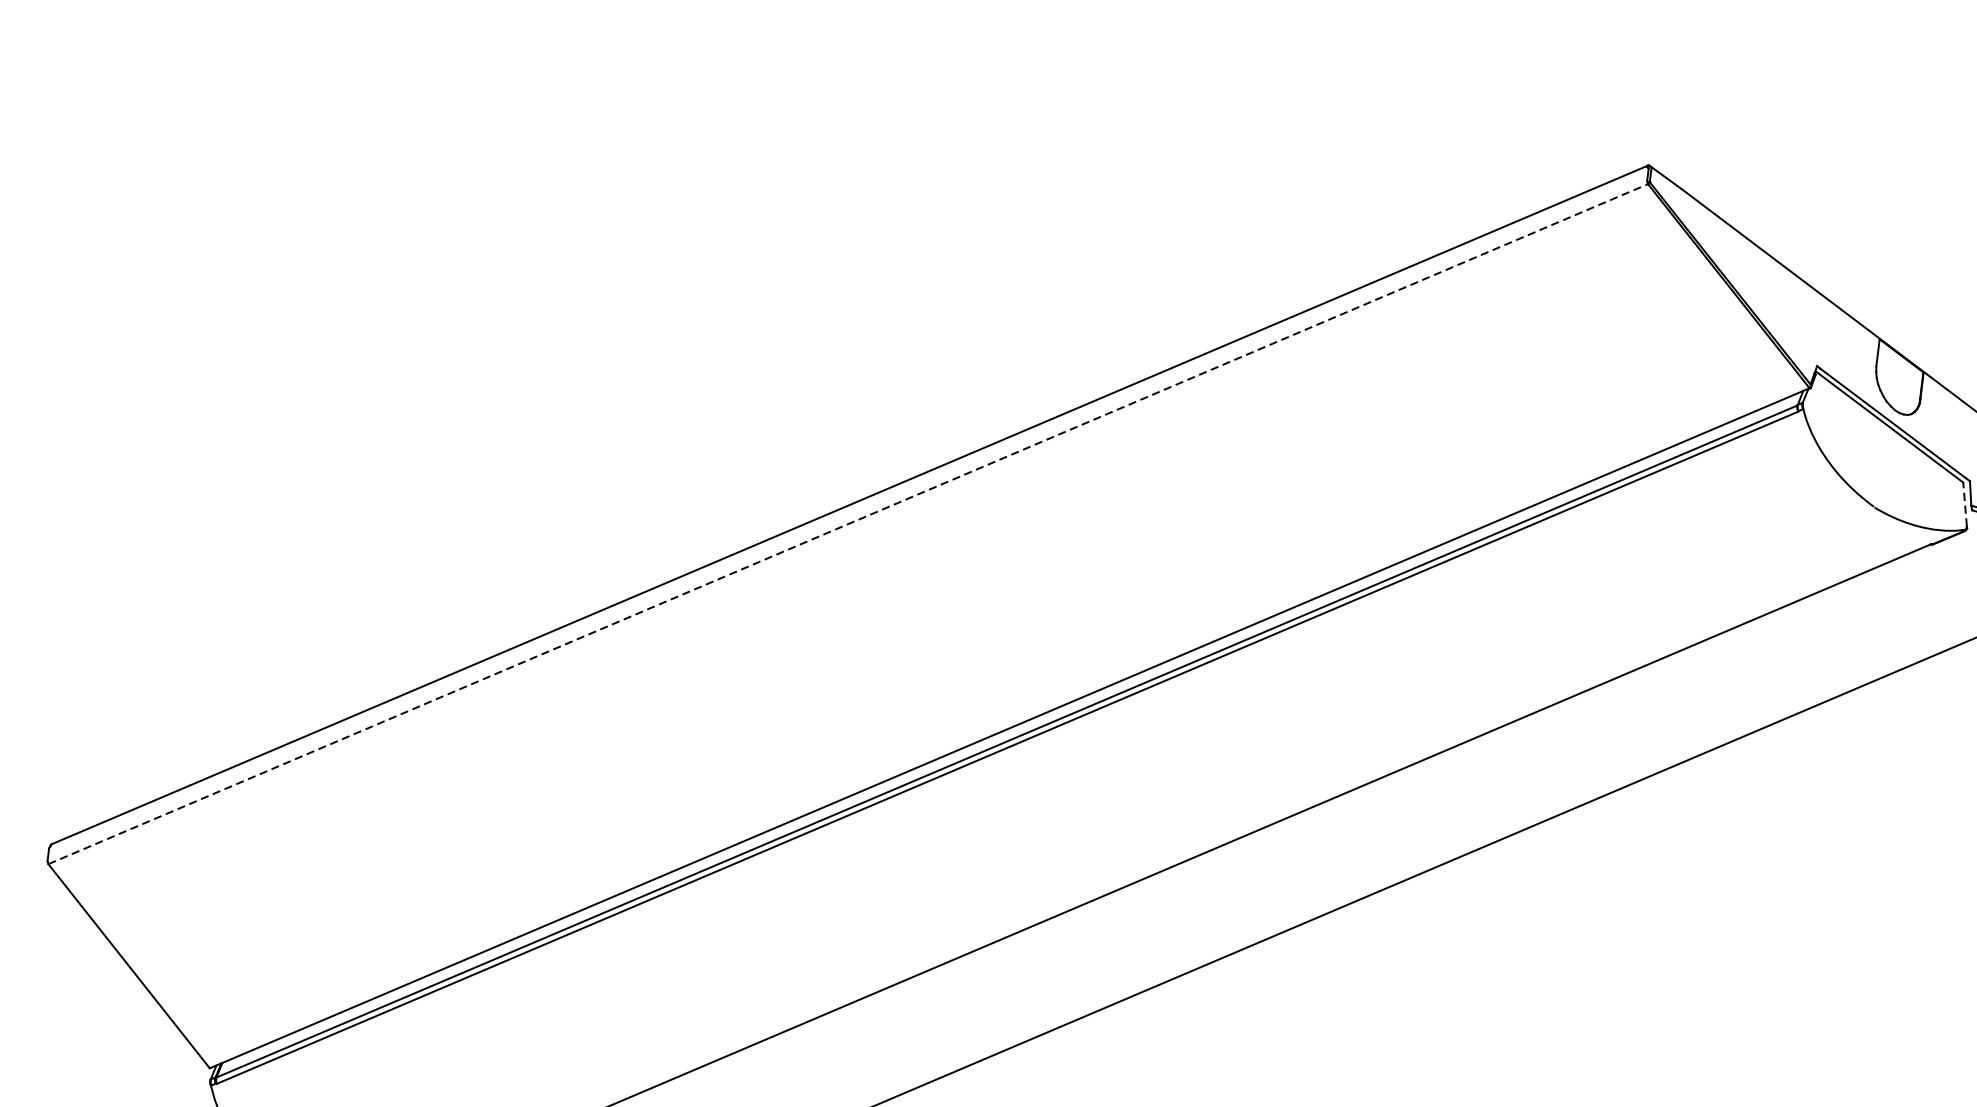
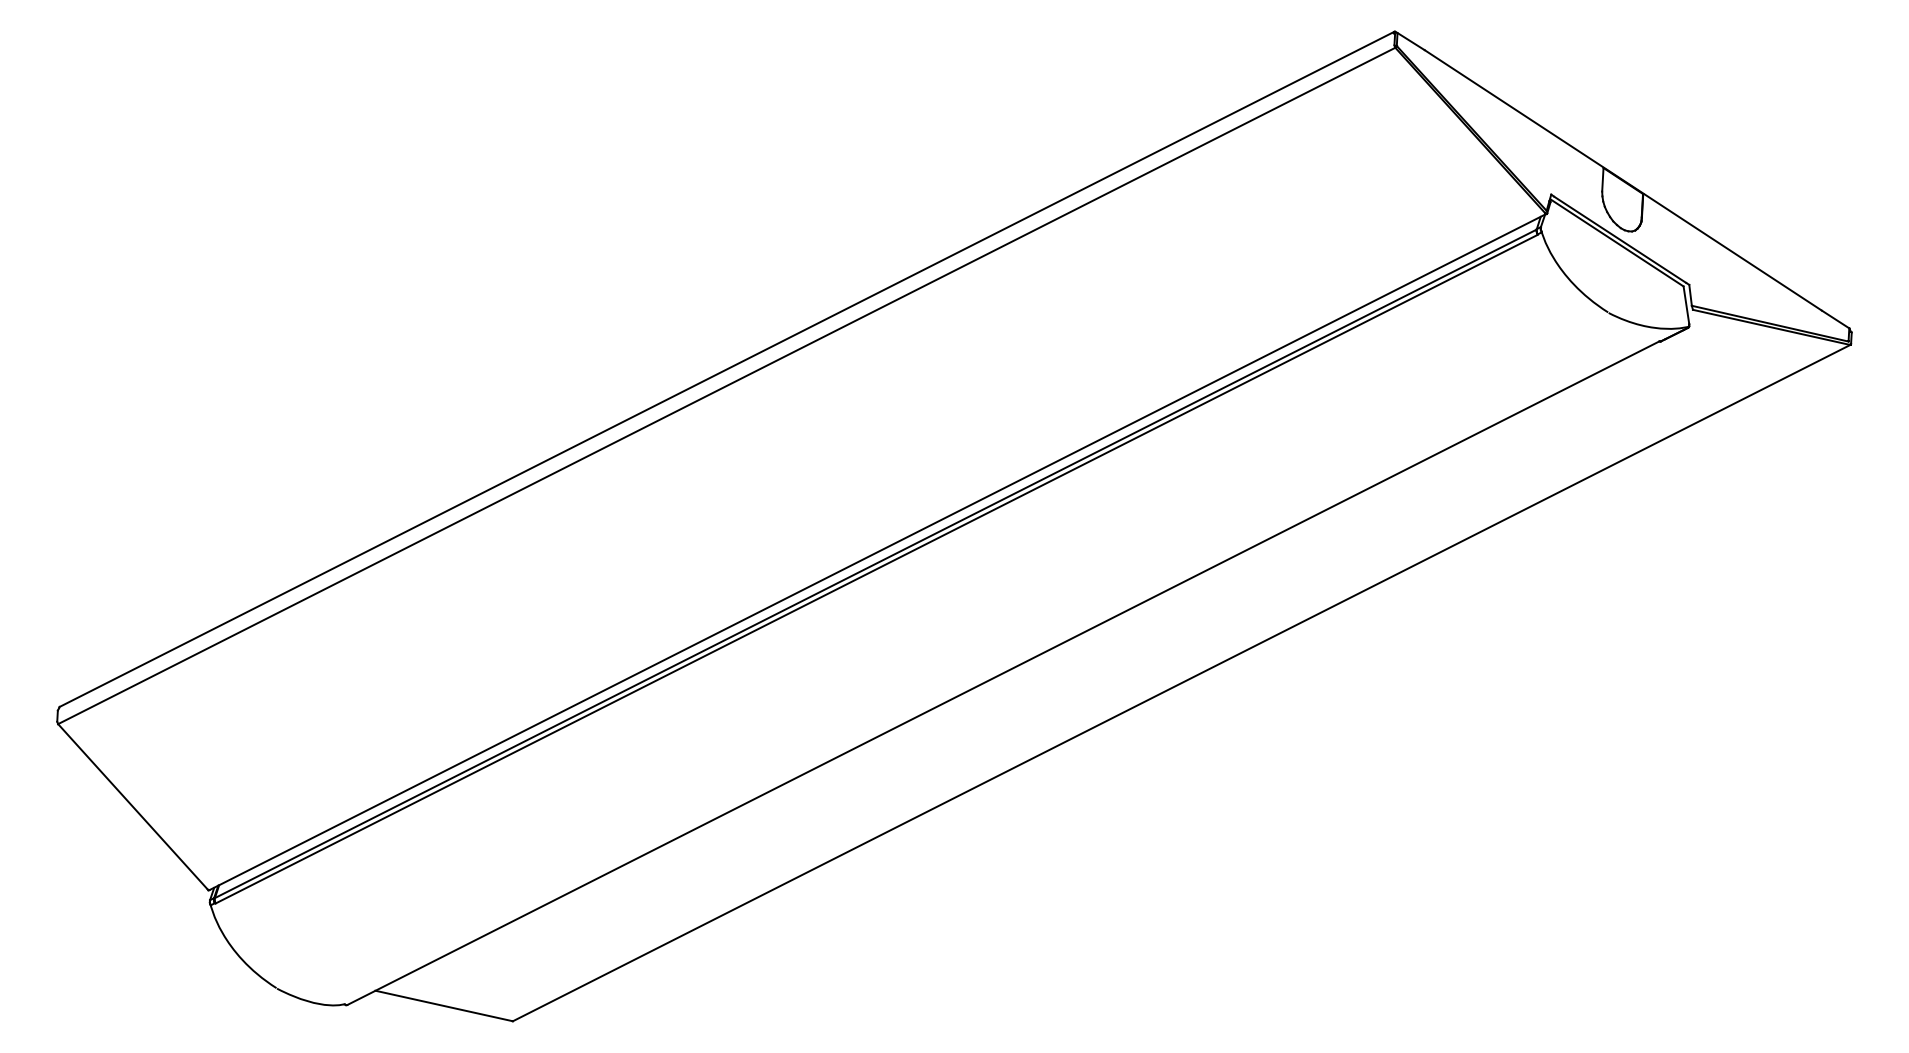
line: (1965, 504) -> (1686, 305), dashed -> solid
line: (849, 523) -> (727, 385), dashed -> solid

